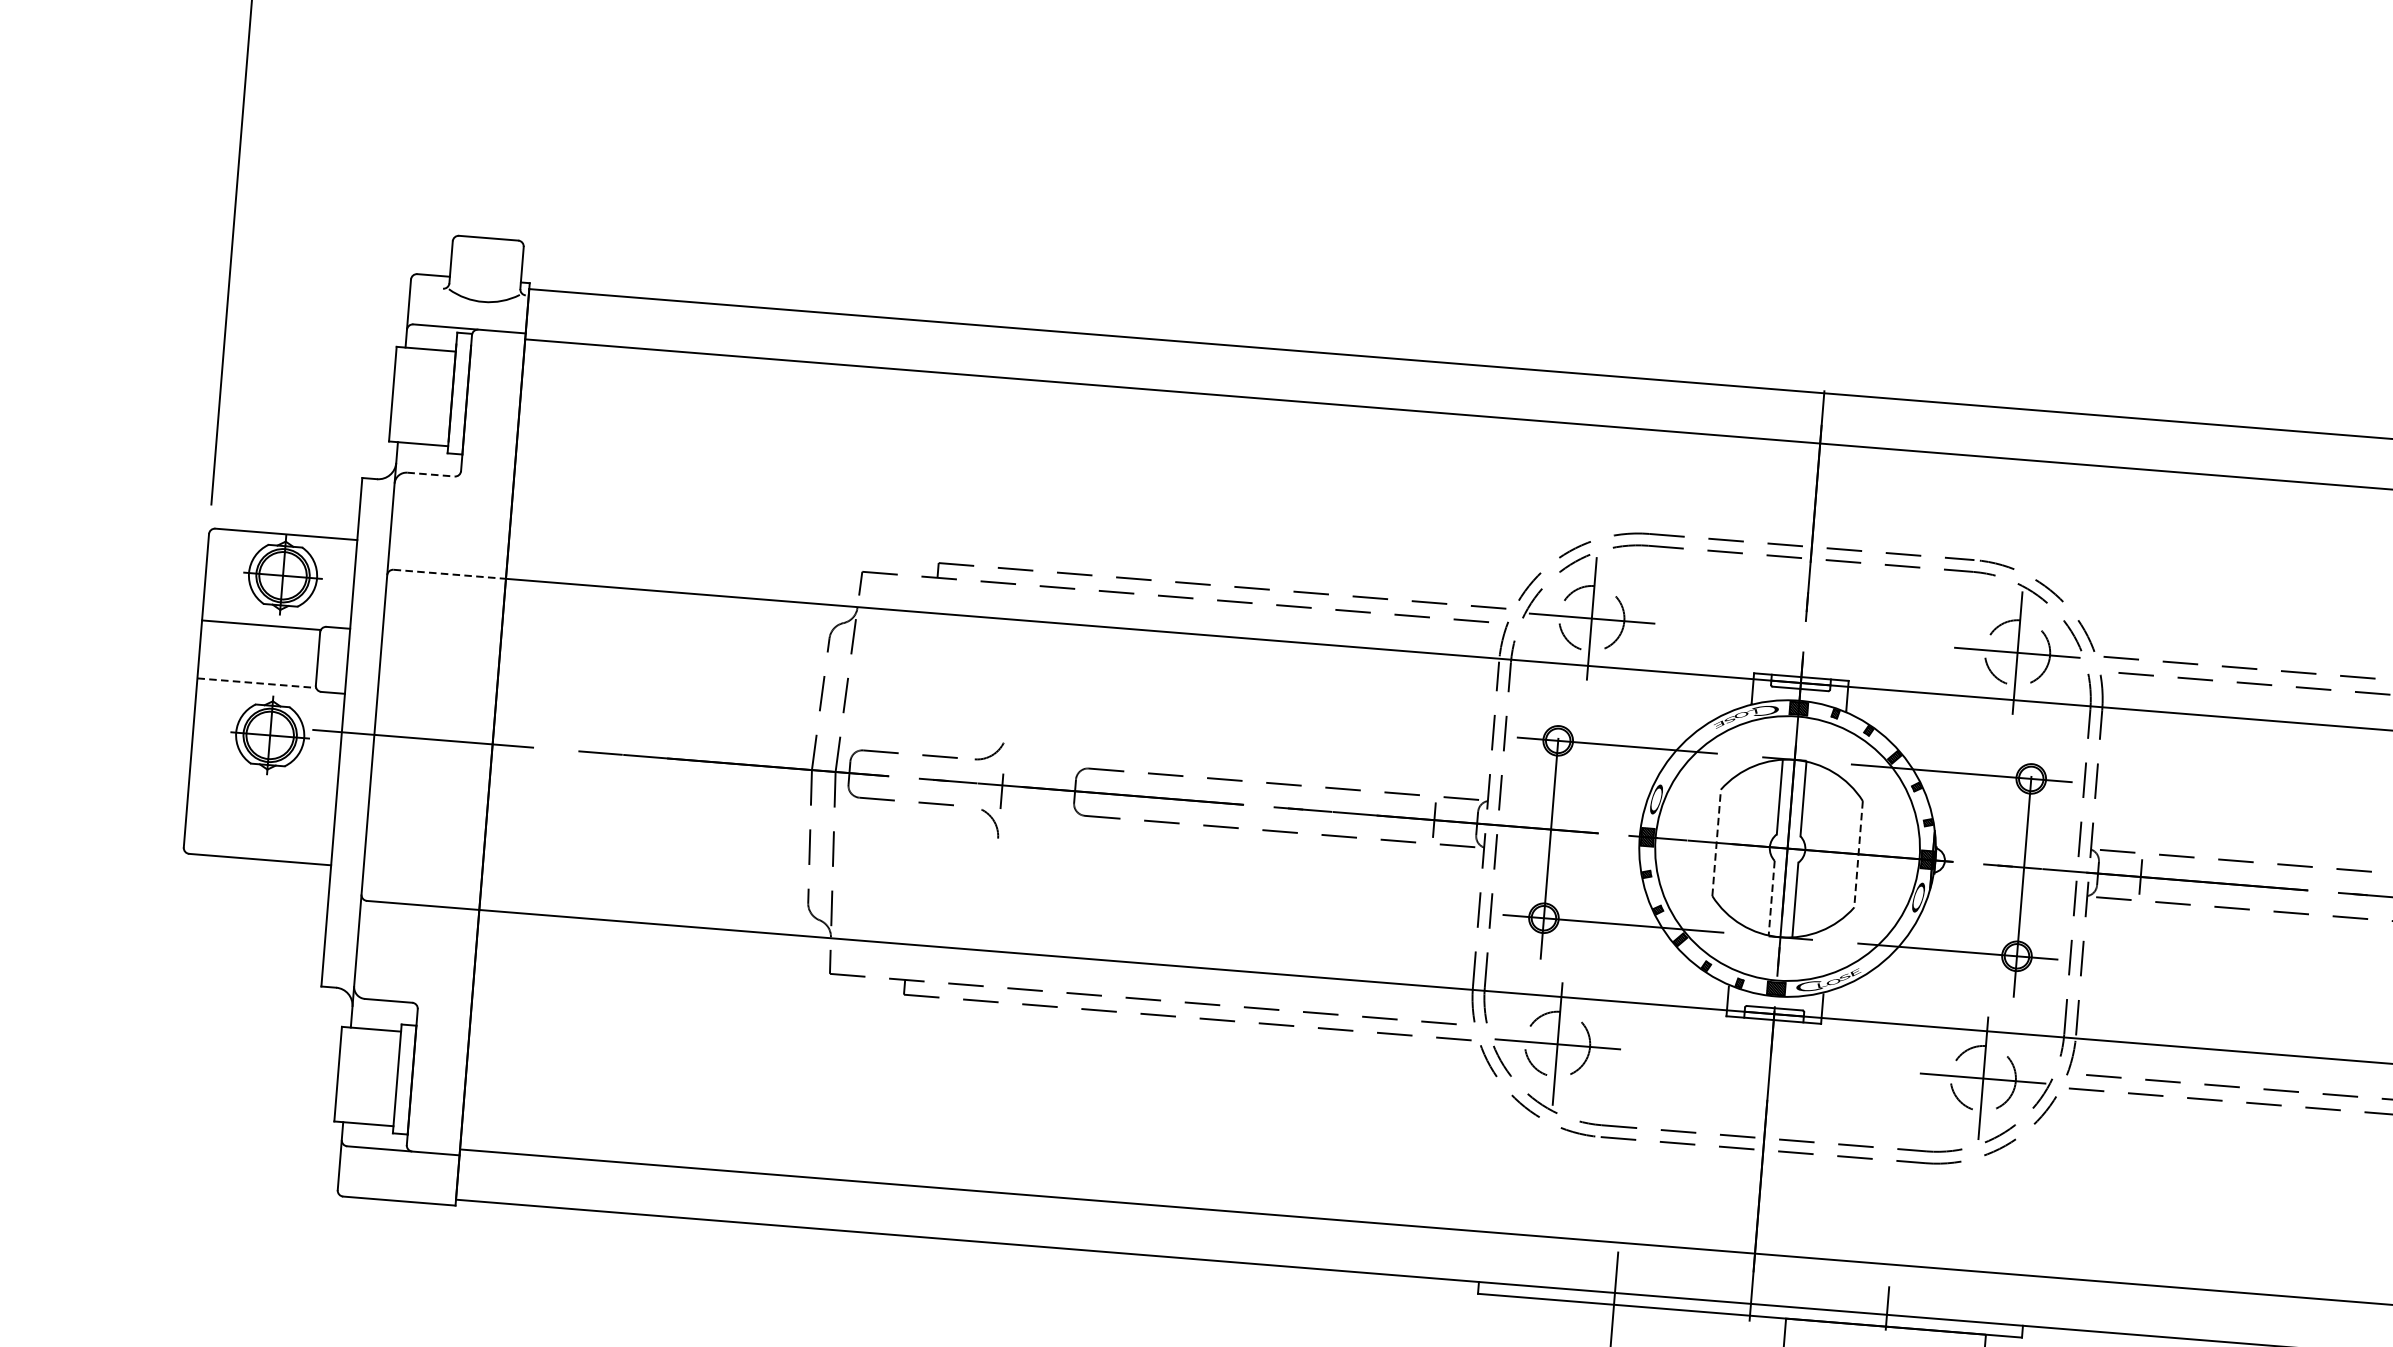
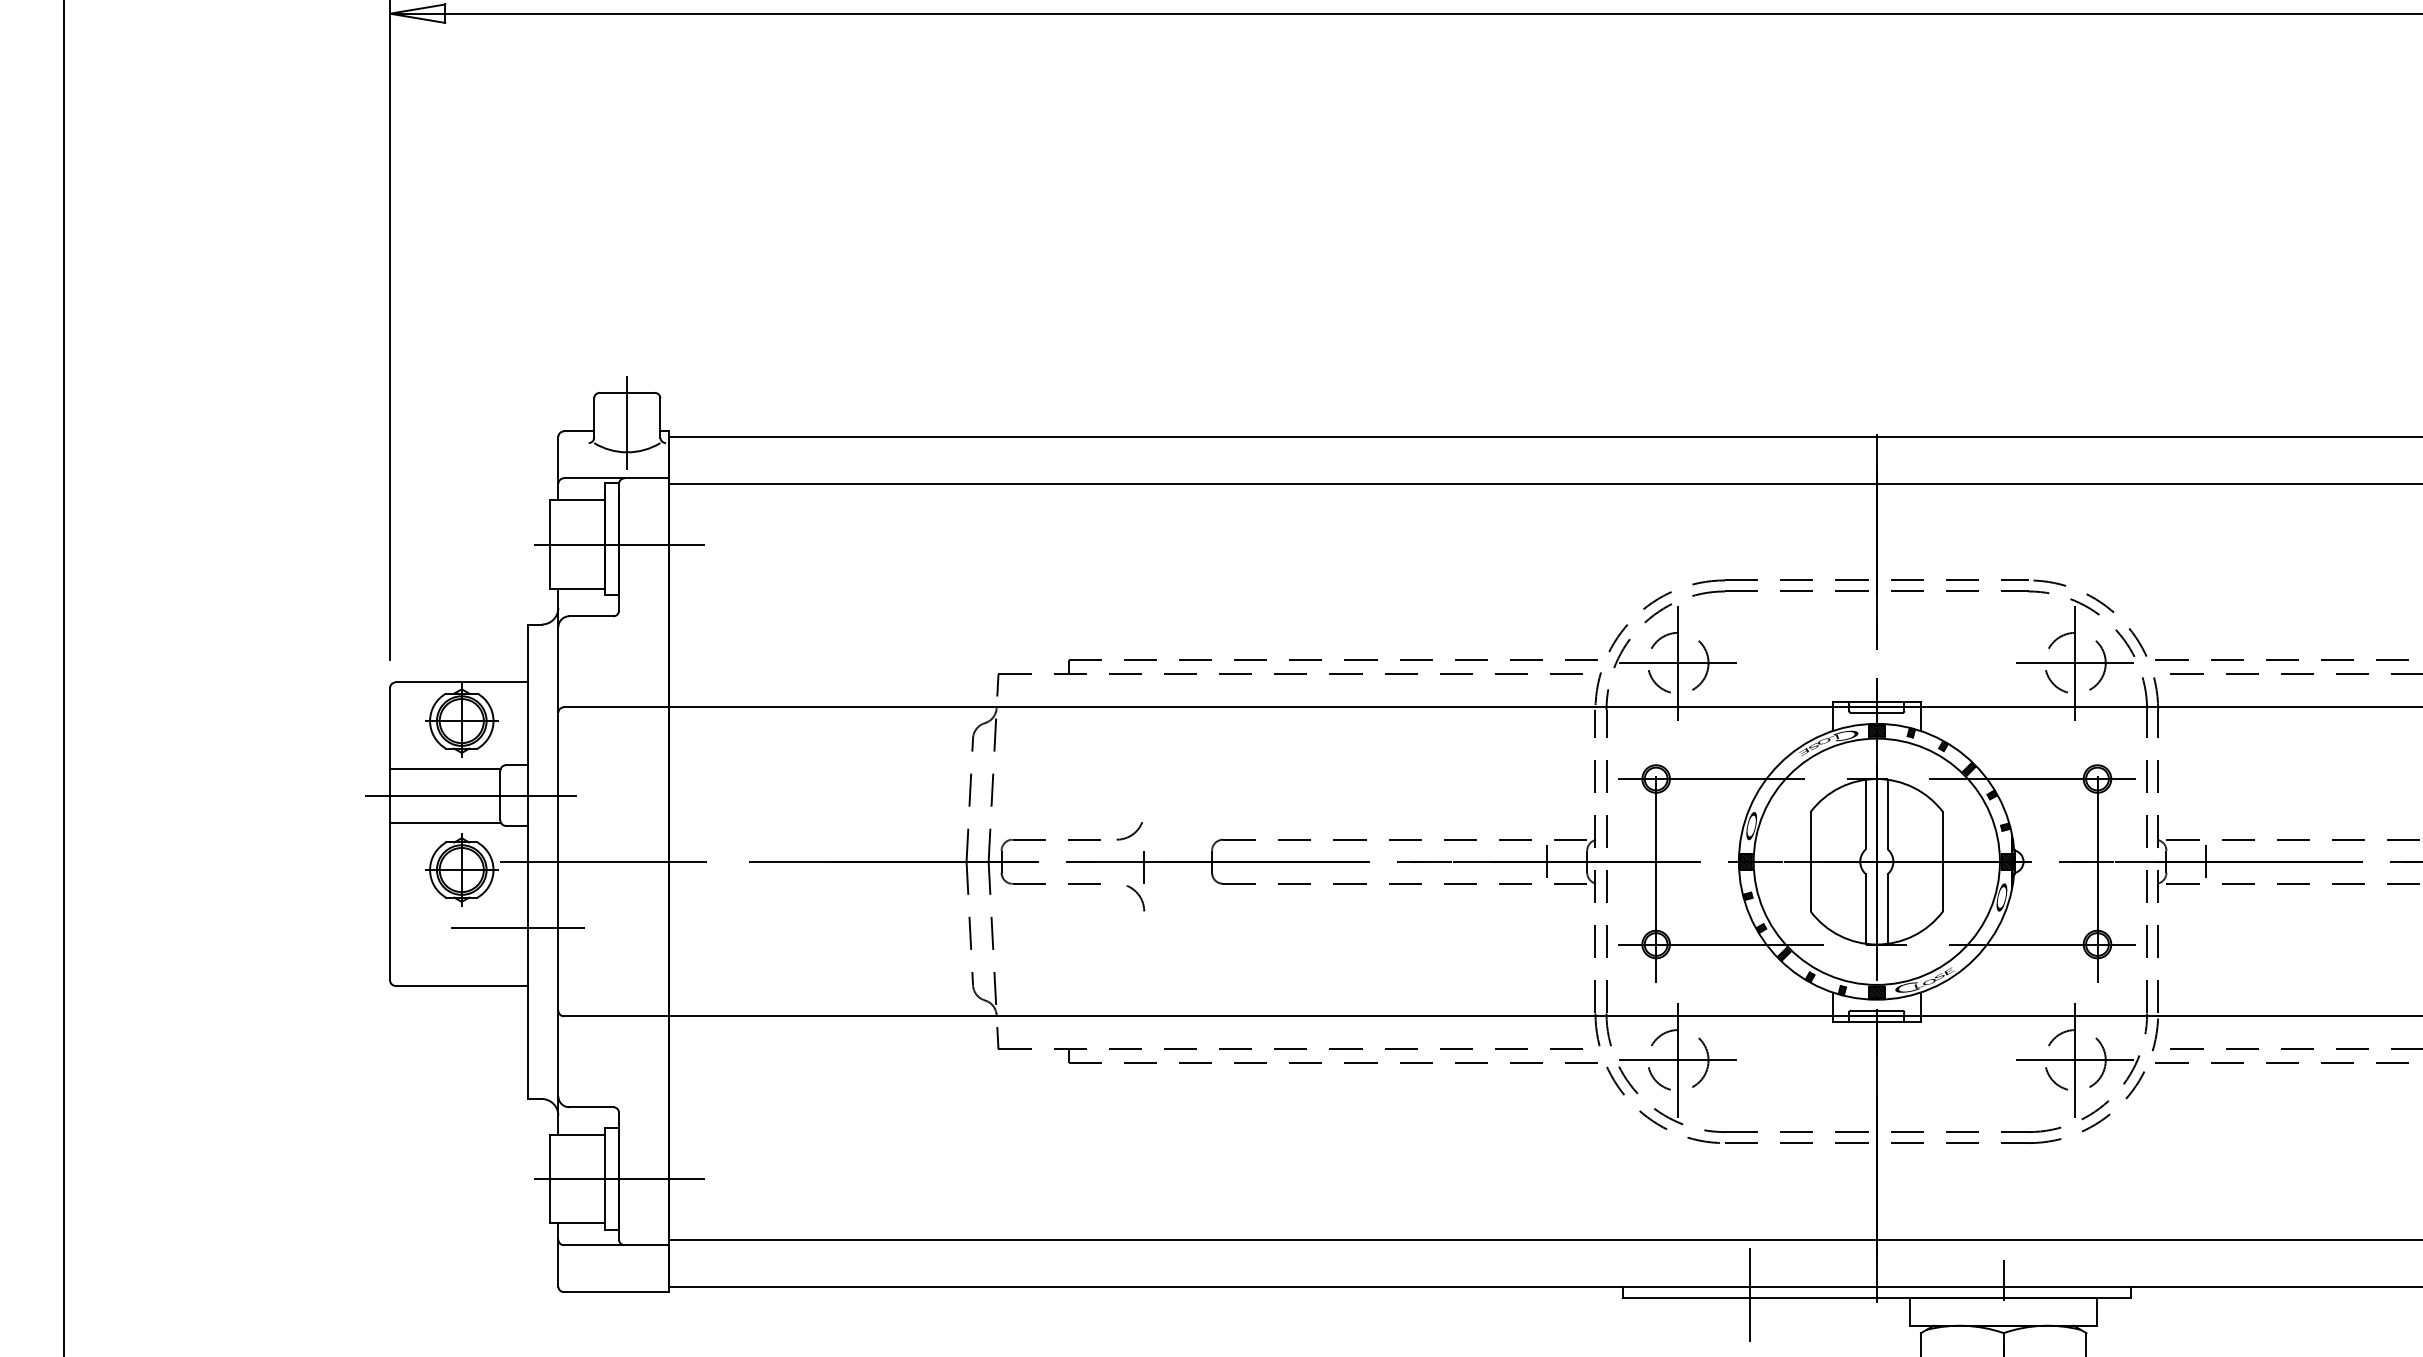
line: (486, 271) -> (627, 423), added
line: (466, 399) -> (618, 544), added
line: (431, 474) -> (591, 616), dashed -> solid
line: (450, 574) -> (616, 707), dashed -> solid
line: (285, 656) -> (470, 795), added
line: (256, 683) -> (445, 822), dashed -> solid
line: (324, 801) -> (517, 927), added
line: (1716, 842) -> (1810, 861), dashed -> solid
line: (1859, 854) -> (1943, 861), dashed -> solid
line: (1771, 897) -> (1865, 908), dashed -> solid
line: (411, 1079) -> (618, 1178), added

